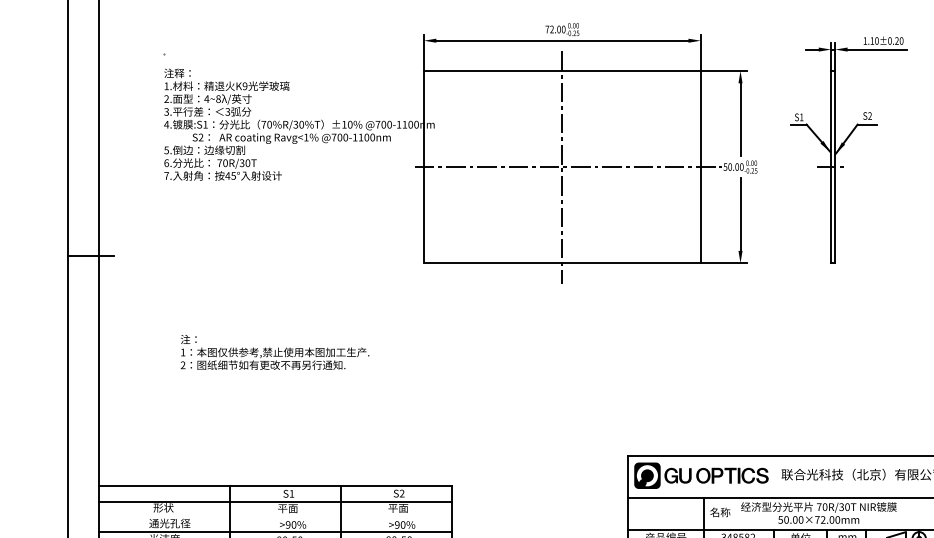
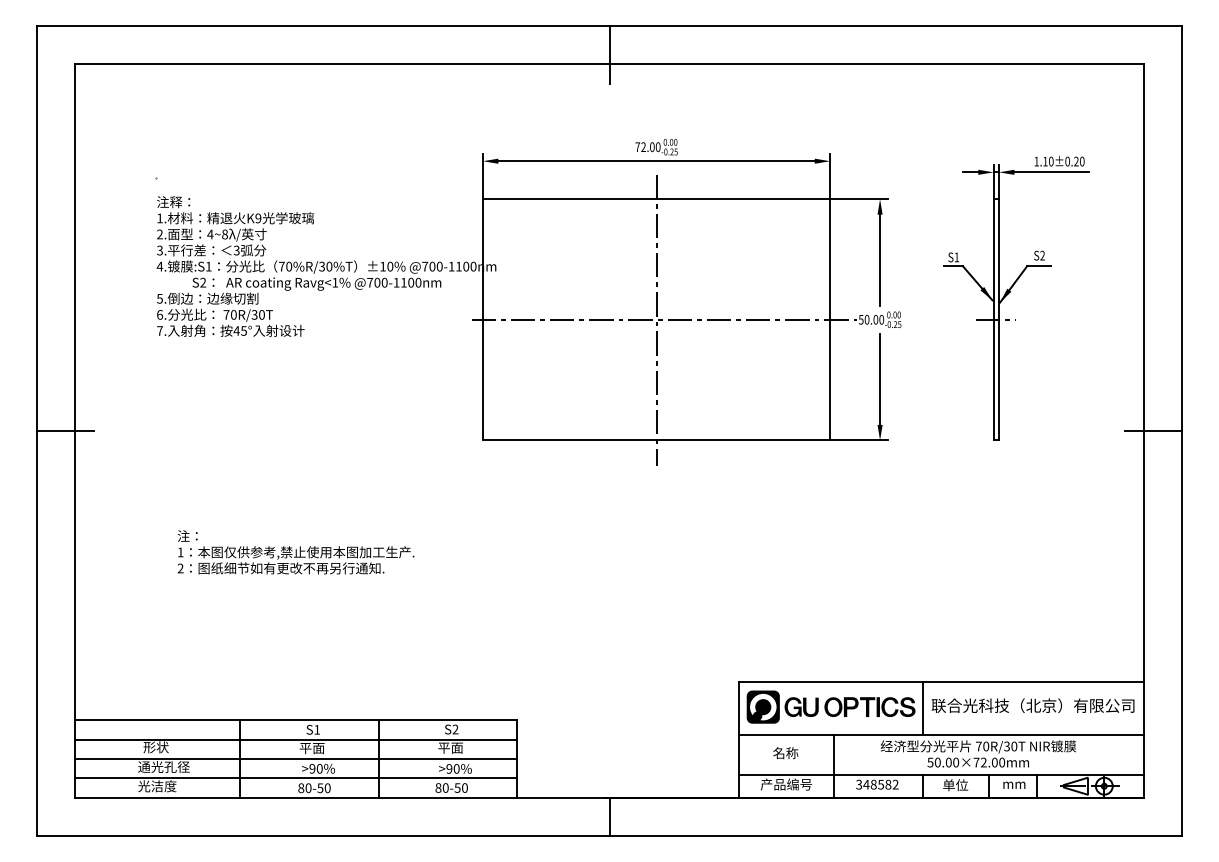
line: (774, 476) -> (922, 707), added
text: (720, 512) -> (785, 753), moved
line: (275, 516) -> (296, 758), added

